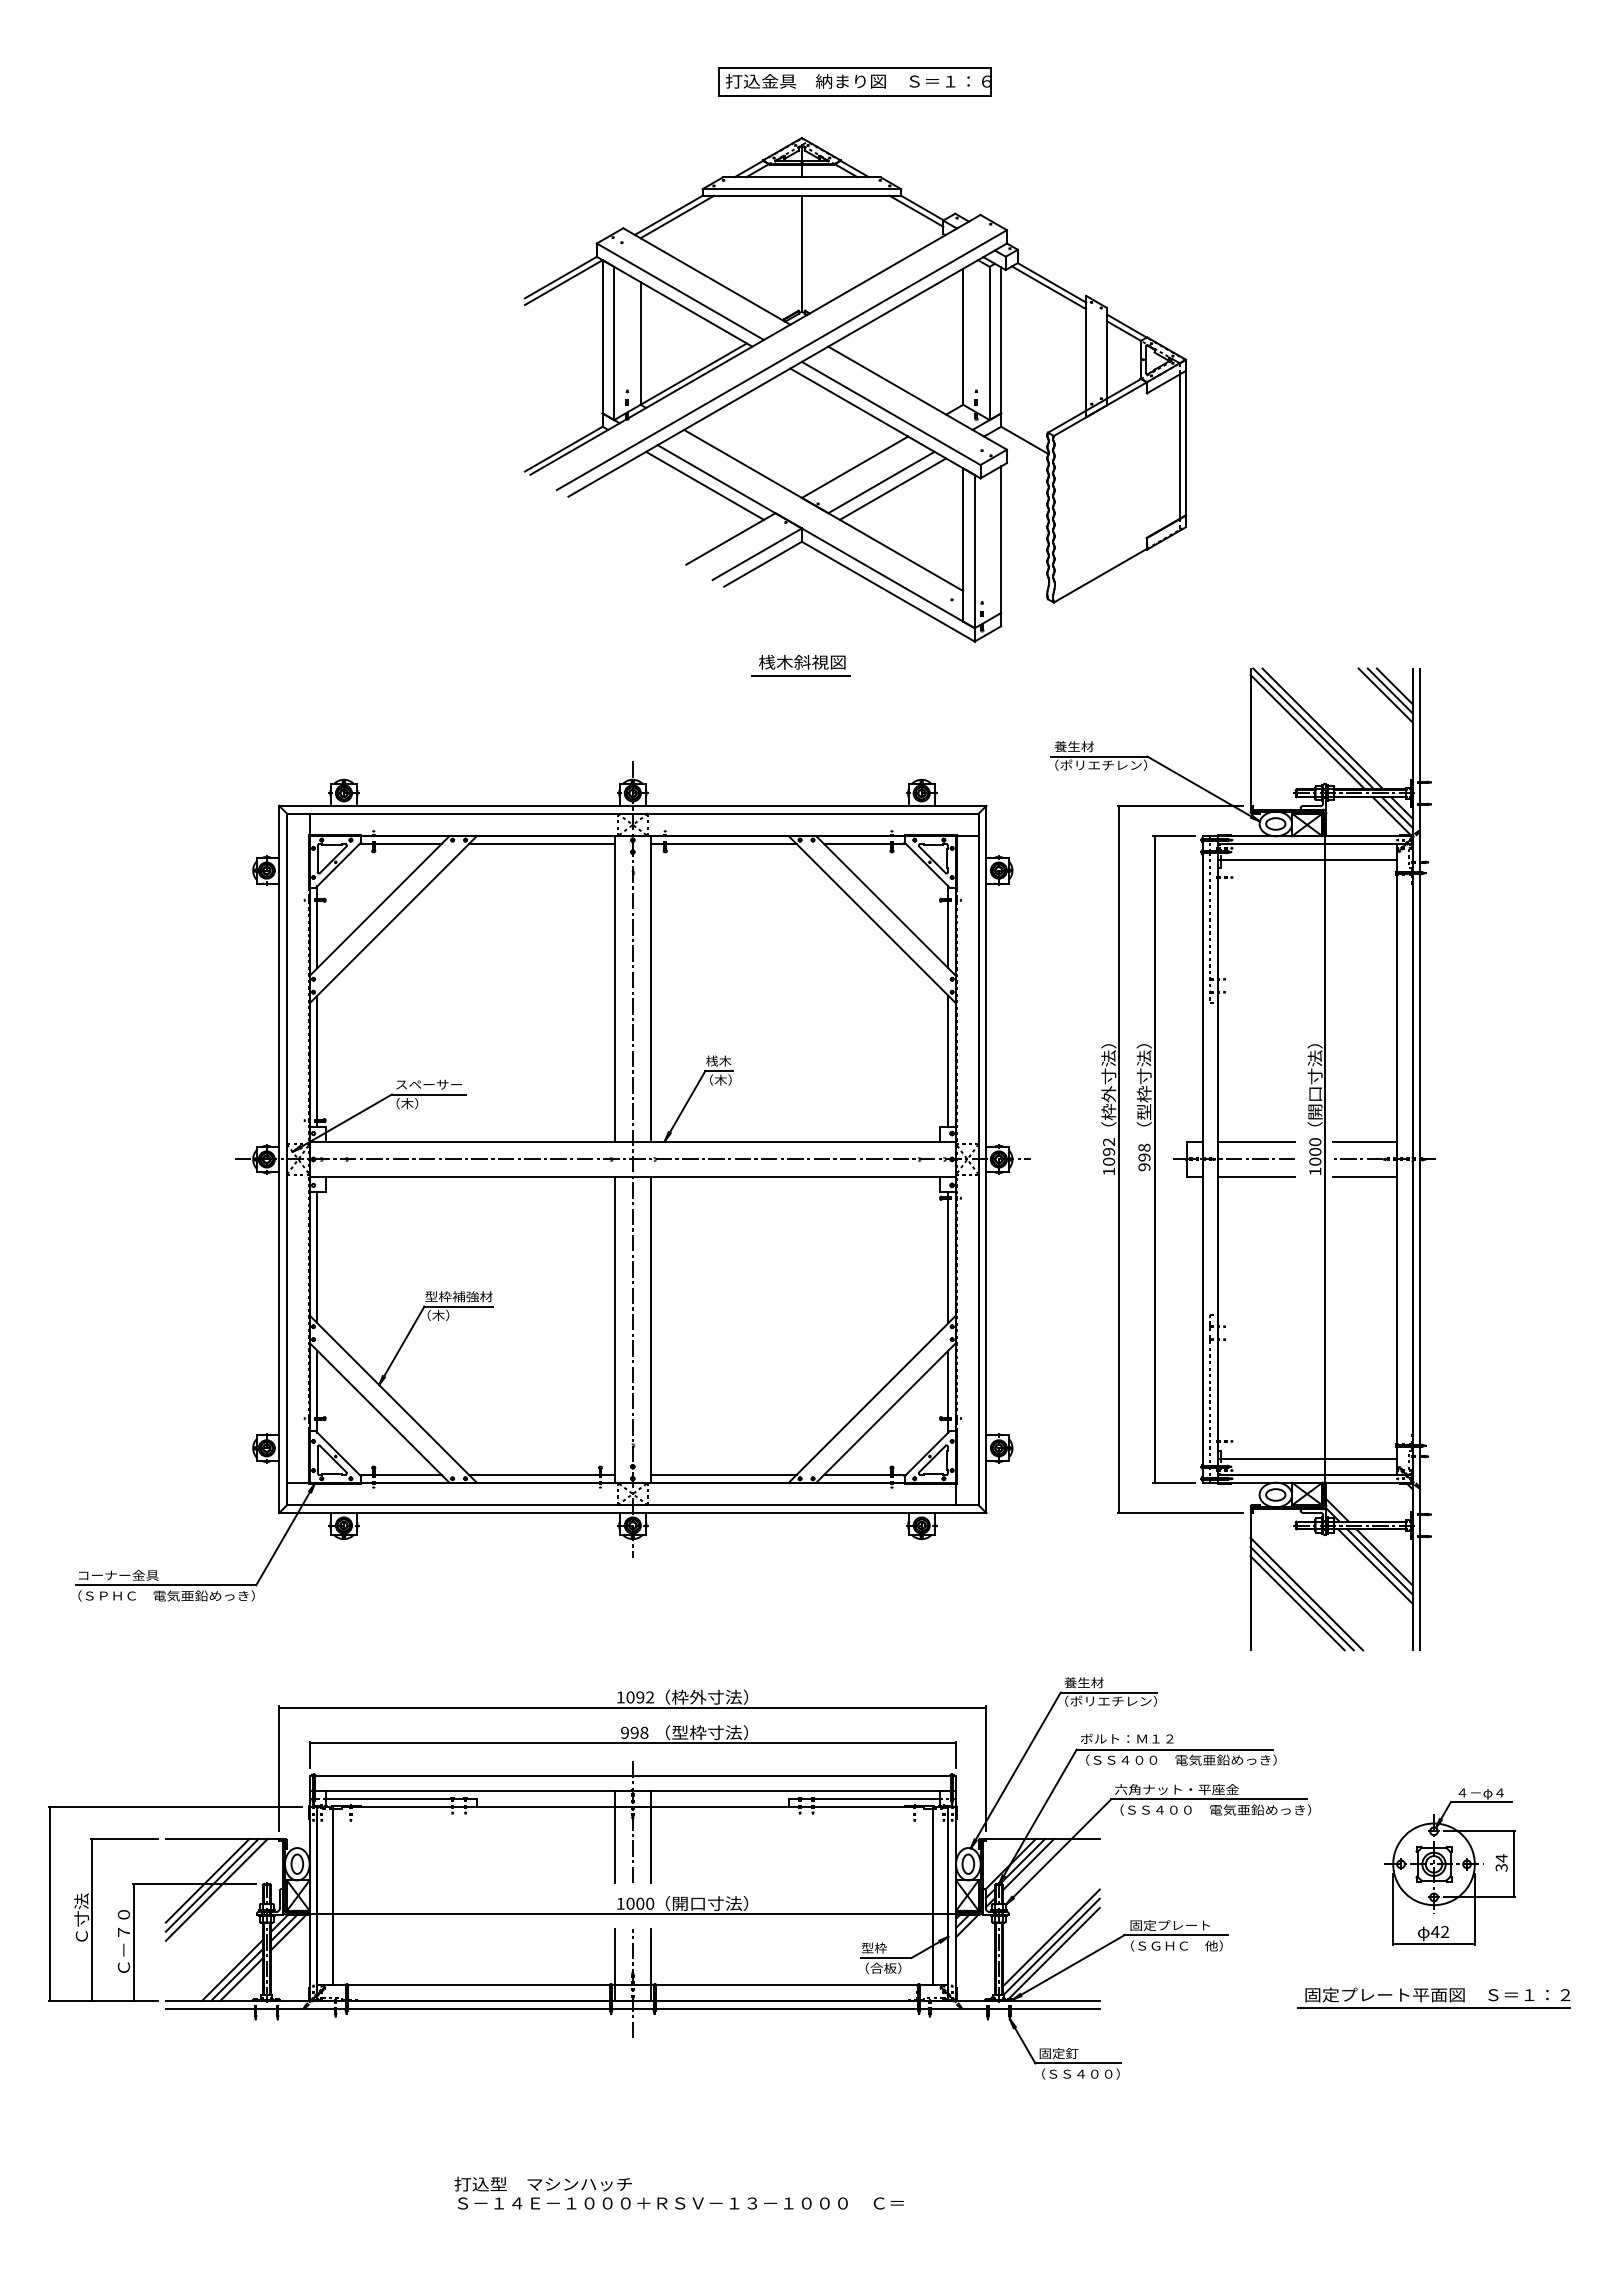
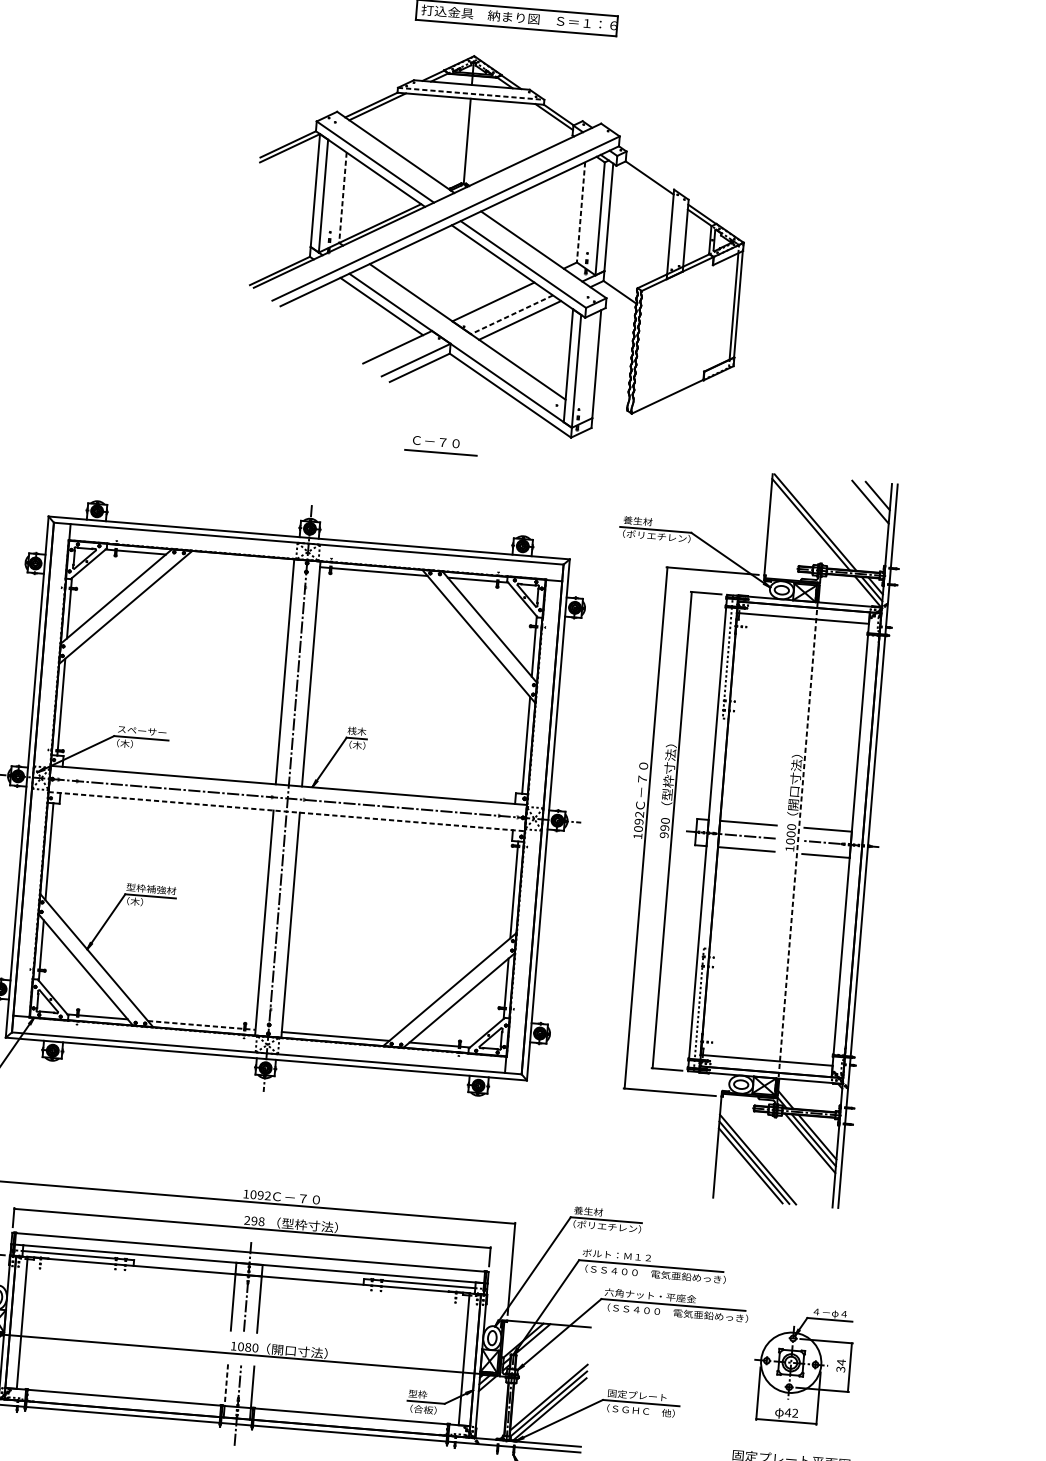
line: (802, 189) -> (471, 94), solid -> dashed
line: (1049, 287) -> (647, 181), removed
line: (963, 337) -> (581, 212), solid -> dashed
line: (640, 343) -> (342, 197), solid -> dashed
line: (881, 482) -> (512, 314), solid -> dashed
text: (802, 661) -> (442, 441), 桟木斜視図 -> Ｃ－７０
line: (1389, 690) -> (873, 498), removed
line: (1322, 728) -> (822, 522), removed
line: (542, 844) -> (240, 560), removed
text: (1108, 1089) -> (642, 775), （枠外寸法） -> Ｃ－７０
text: (1144, 1147) -> (665, 820), 998 -> 990
line: (1325, 1159) -> (798, 840), solid -> dashed
line: (633, 1177) -> (287, 811), solid -> dashed
line: (542, 1474) -> (202, 1025), solid -> dashed
text: (702, 1696) -> (306, 1198), （枠外寸法） -> Ｃ－７０
text: (624, 1732) -> (246, 1220), 998 -> 298
line: (1028, 1864) -> (536, 1341), removed
part: (1449, 1866) -> (802, 1365), moved
text: (640, 1903) -> (248, 1347), 1000 -> 1080
line: (615, 1957) -> (226, 1385), solid -> dashed

